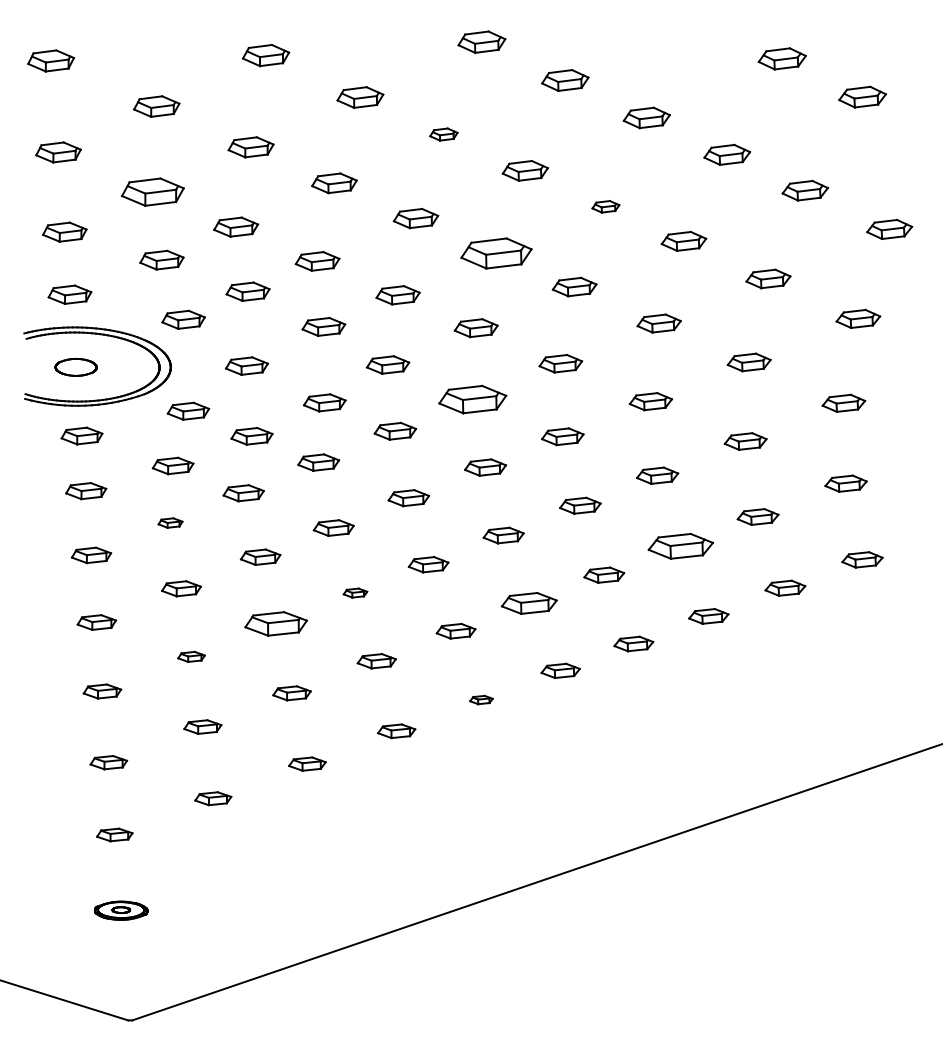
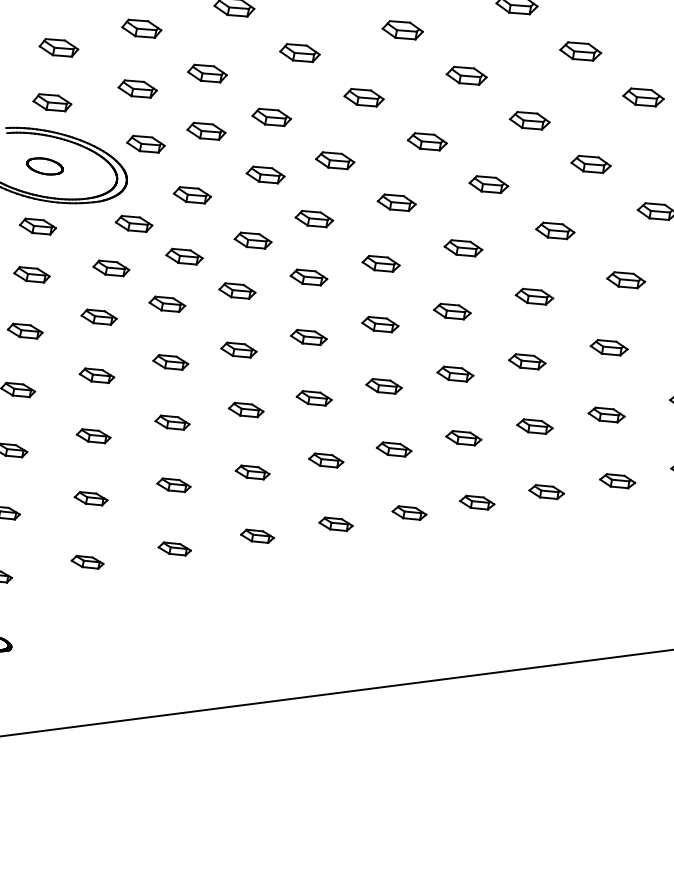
part: (443, 134) -> (402, 30), size x1.67
part: (152, 191) -> (141, 28), size x0.71
part: (605, 206) -> (529, 120), size x1.67
part: (496, 252) -> (427, 141), size x0.62
part: (472, 399) -> (381, 263), size x0.62
part: (170, 522) -> (99, 316), size x1.67
part: (680, 545) -> (534, 425), size x0.62
part: (355, 592) -> (246, 409), size x1.67
part: (528, 603) -> (393, 449), size x0.71
part: (276, 623) -> (172, 422), size x0.62
part: (191, 656) -> (93, 435), size x1.43
part: (481, 699) -> (336, 523), size x1.67

